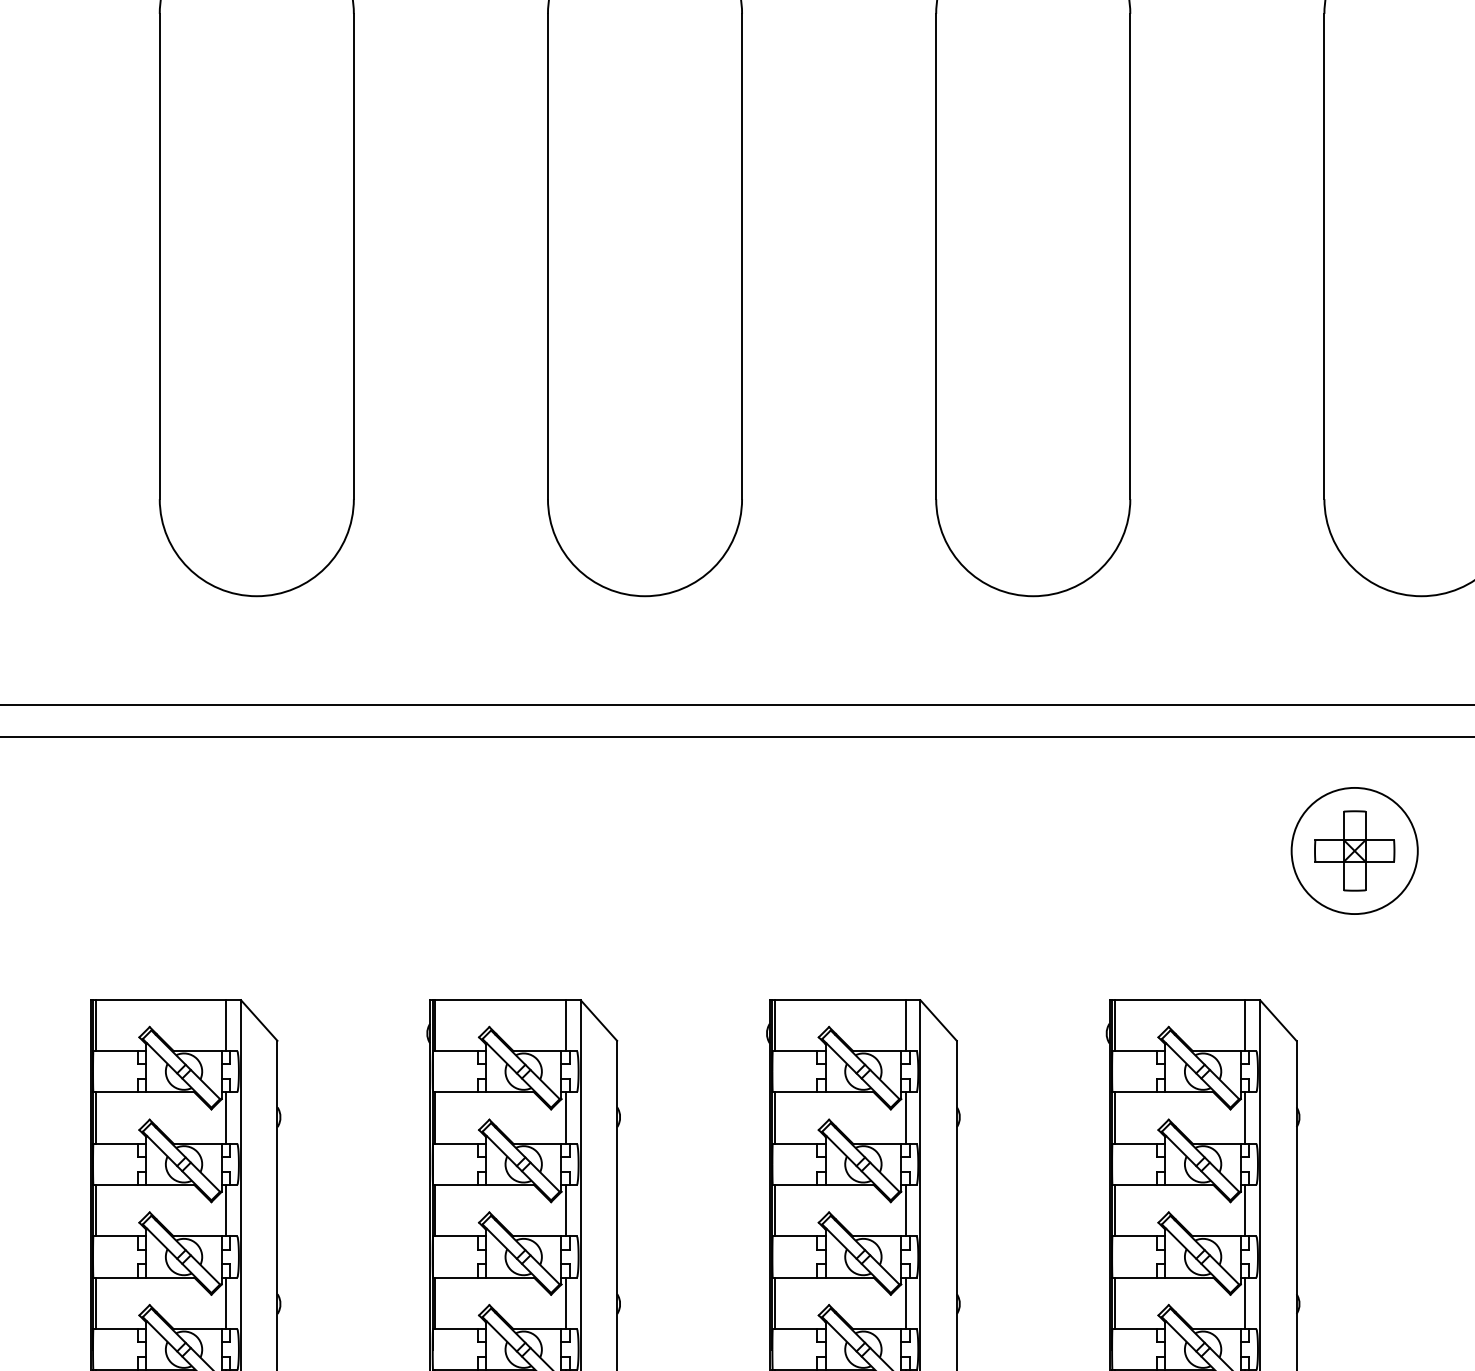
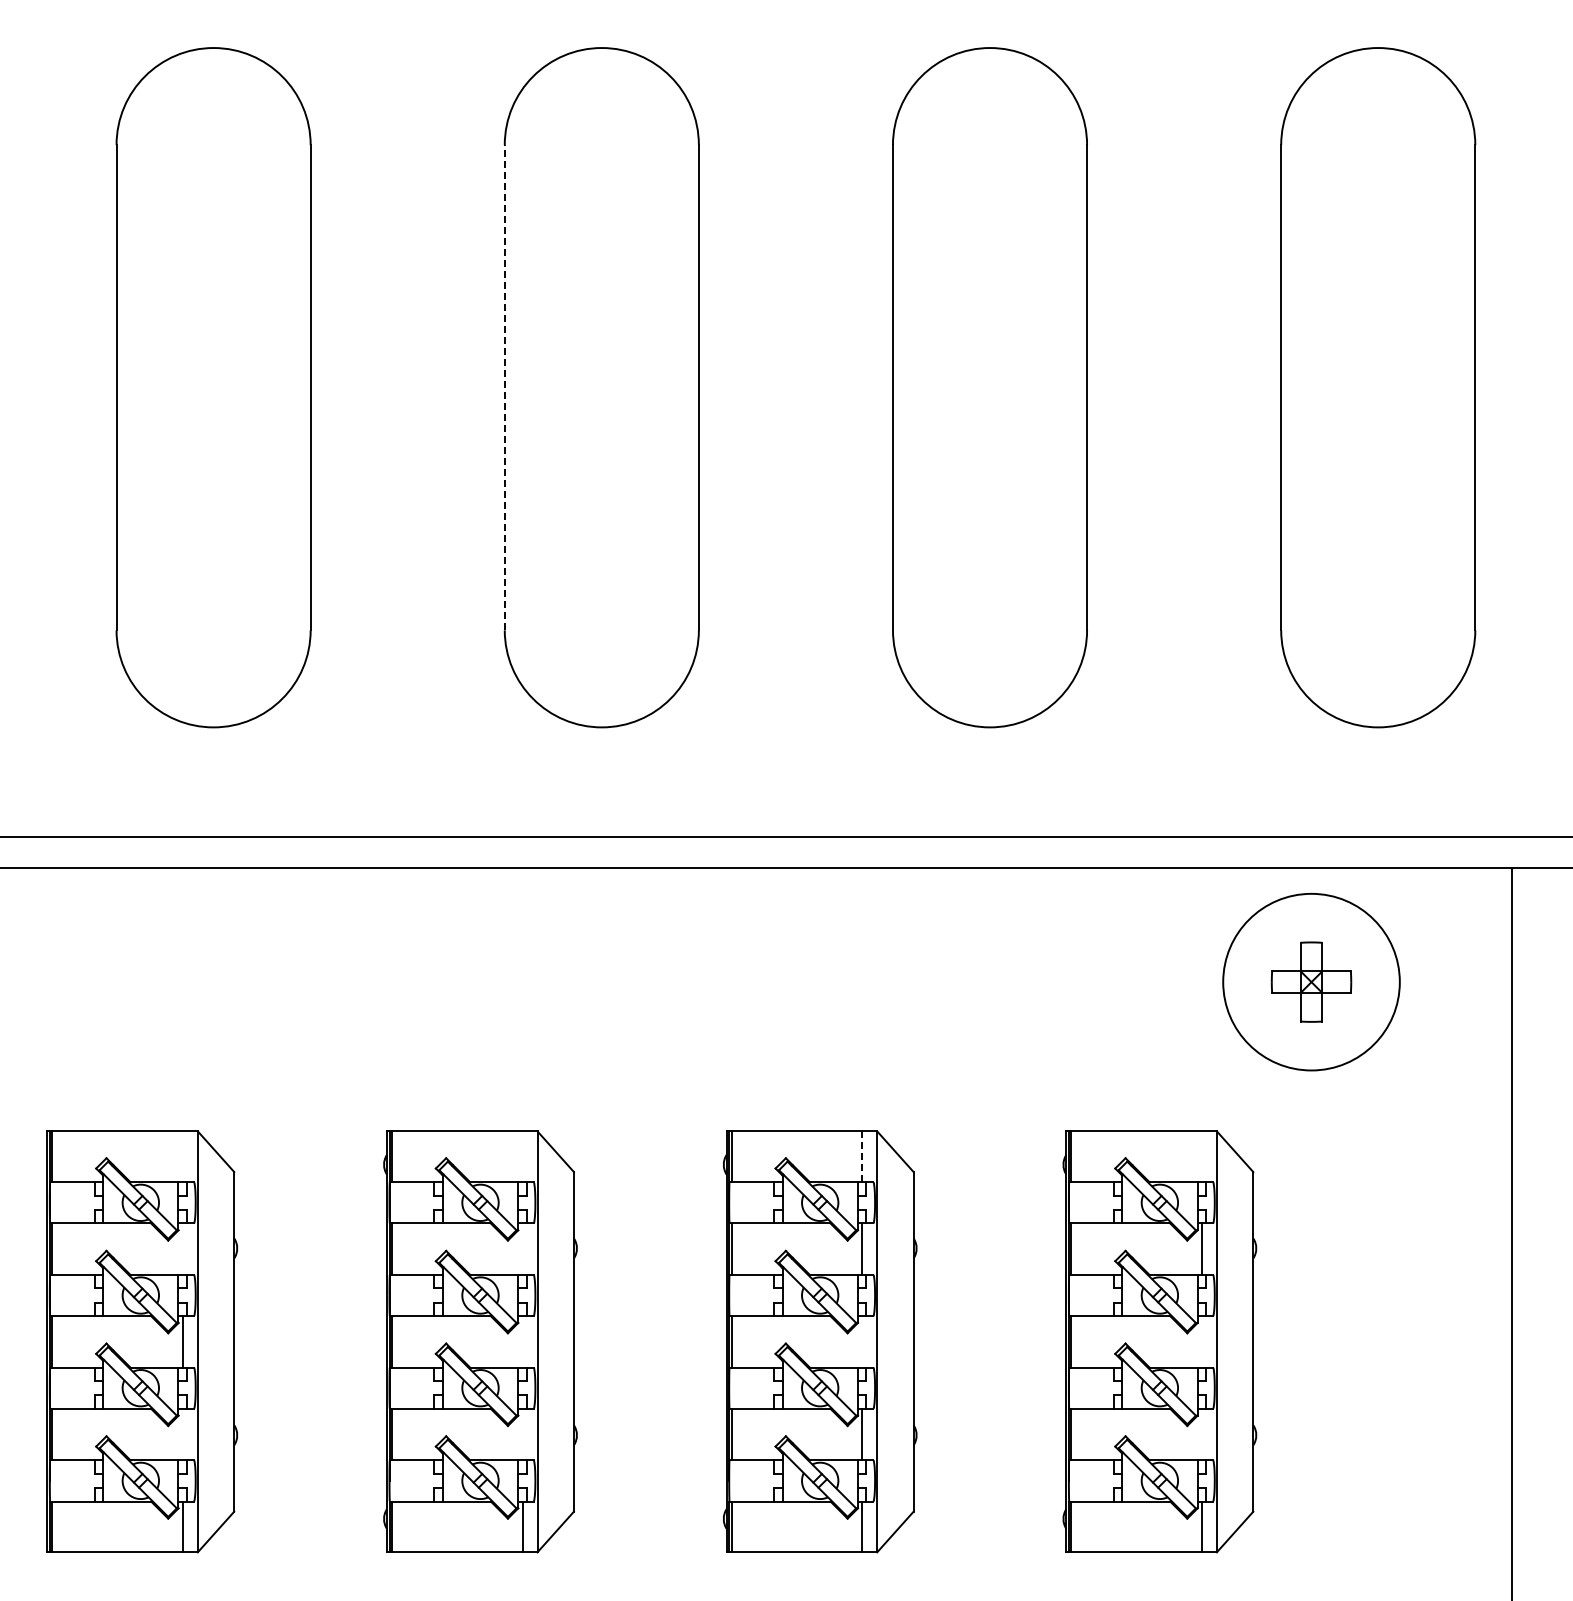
line: (547, 256) -> (504, 387), solid -> dashed
circle: (1354, 851) -> (1311, 982), size x1.4
line: (225, 1025) -> (182, 1156), removed
line: (565, 1025) -> (522, 1156), removed
line: (1245, 1025) -> (1202, 1156), removed
line: (905, 1026) -> (862, 1157), solid -> dashed
line: (225, 1117) -> (182, 1248), removed
line: (565, 1117) -> (522, 1248), removed
line: (565, 1210) -> (522, 1341), removed
line: (905, 1210) -> (862, 1341), removed
line: (1245, 1210) -> (1202, 1341), removed
line: (225, 1303) -> (182, 1434), removed
line: (565, 1303) -> (522, 1434), removed
line: (1245, 1303) -> (1202, 1434), removed

